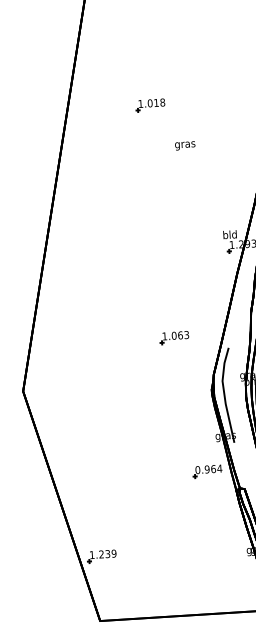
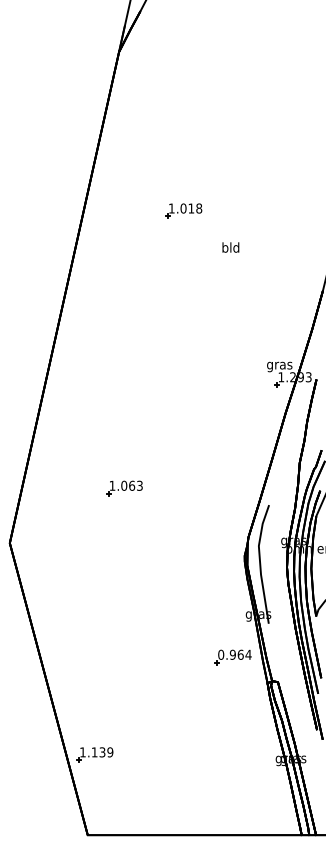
part: (150, 104) -> (183, 210), moved
text: (184, 144) -> (230, 248), gras -> bld
text: (229, 235) -> (279, 365), bld -> gras
part: (174, 337) -> (124, 488), moved
text: (101, 554) -> (94, 752), 1.239 -> 1.139

